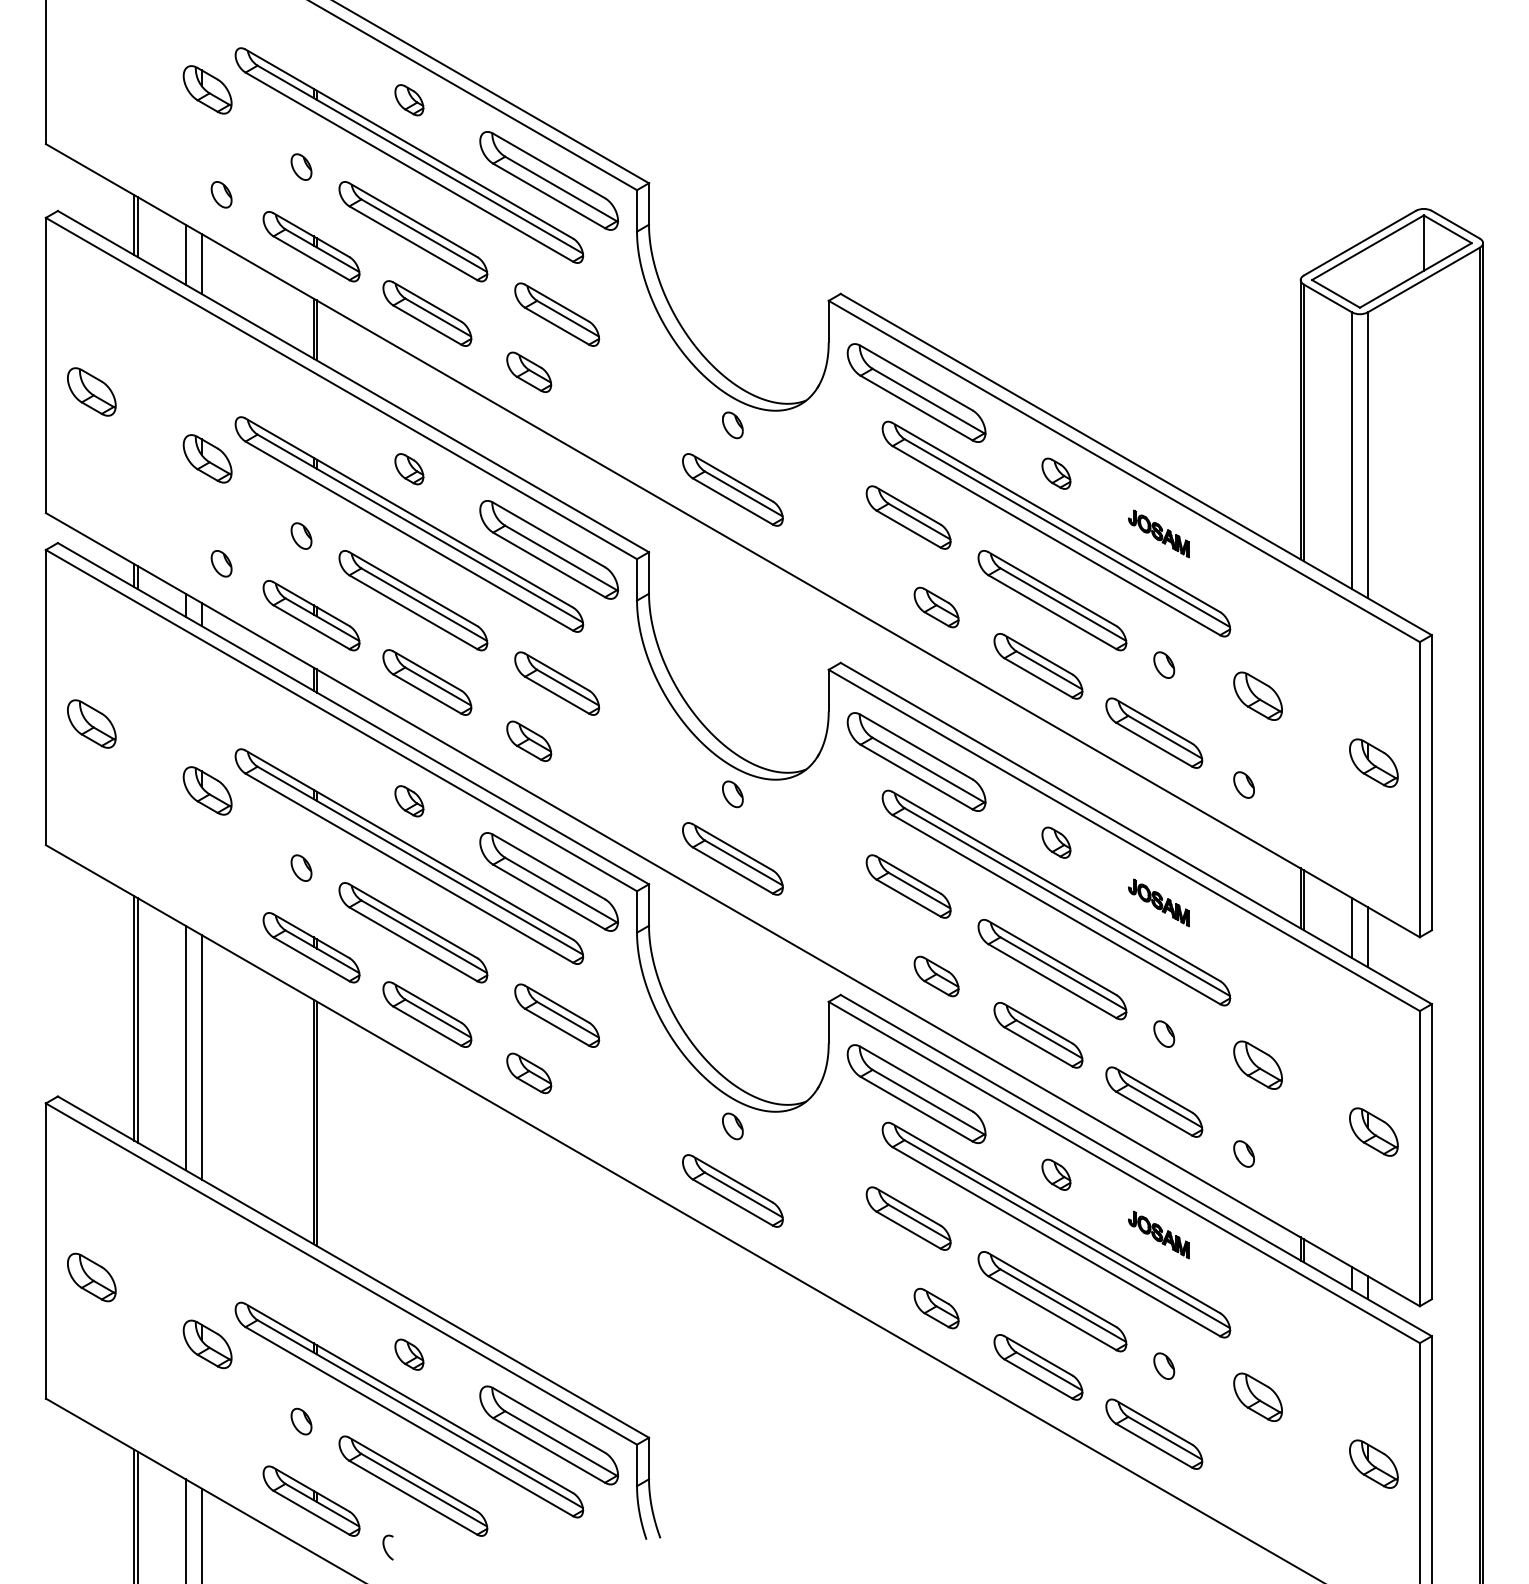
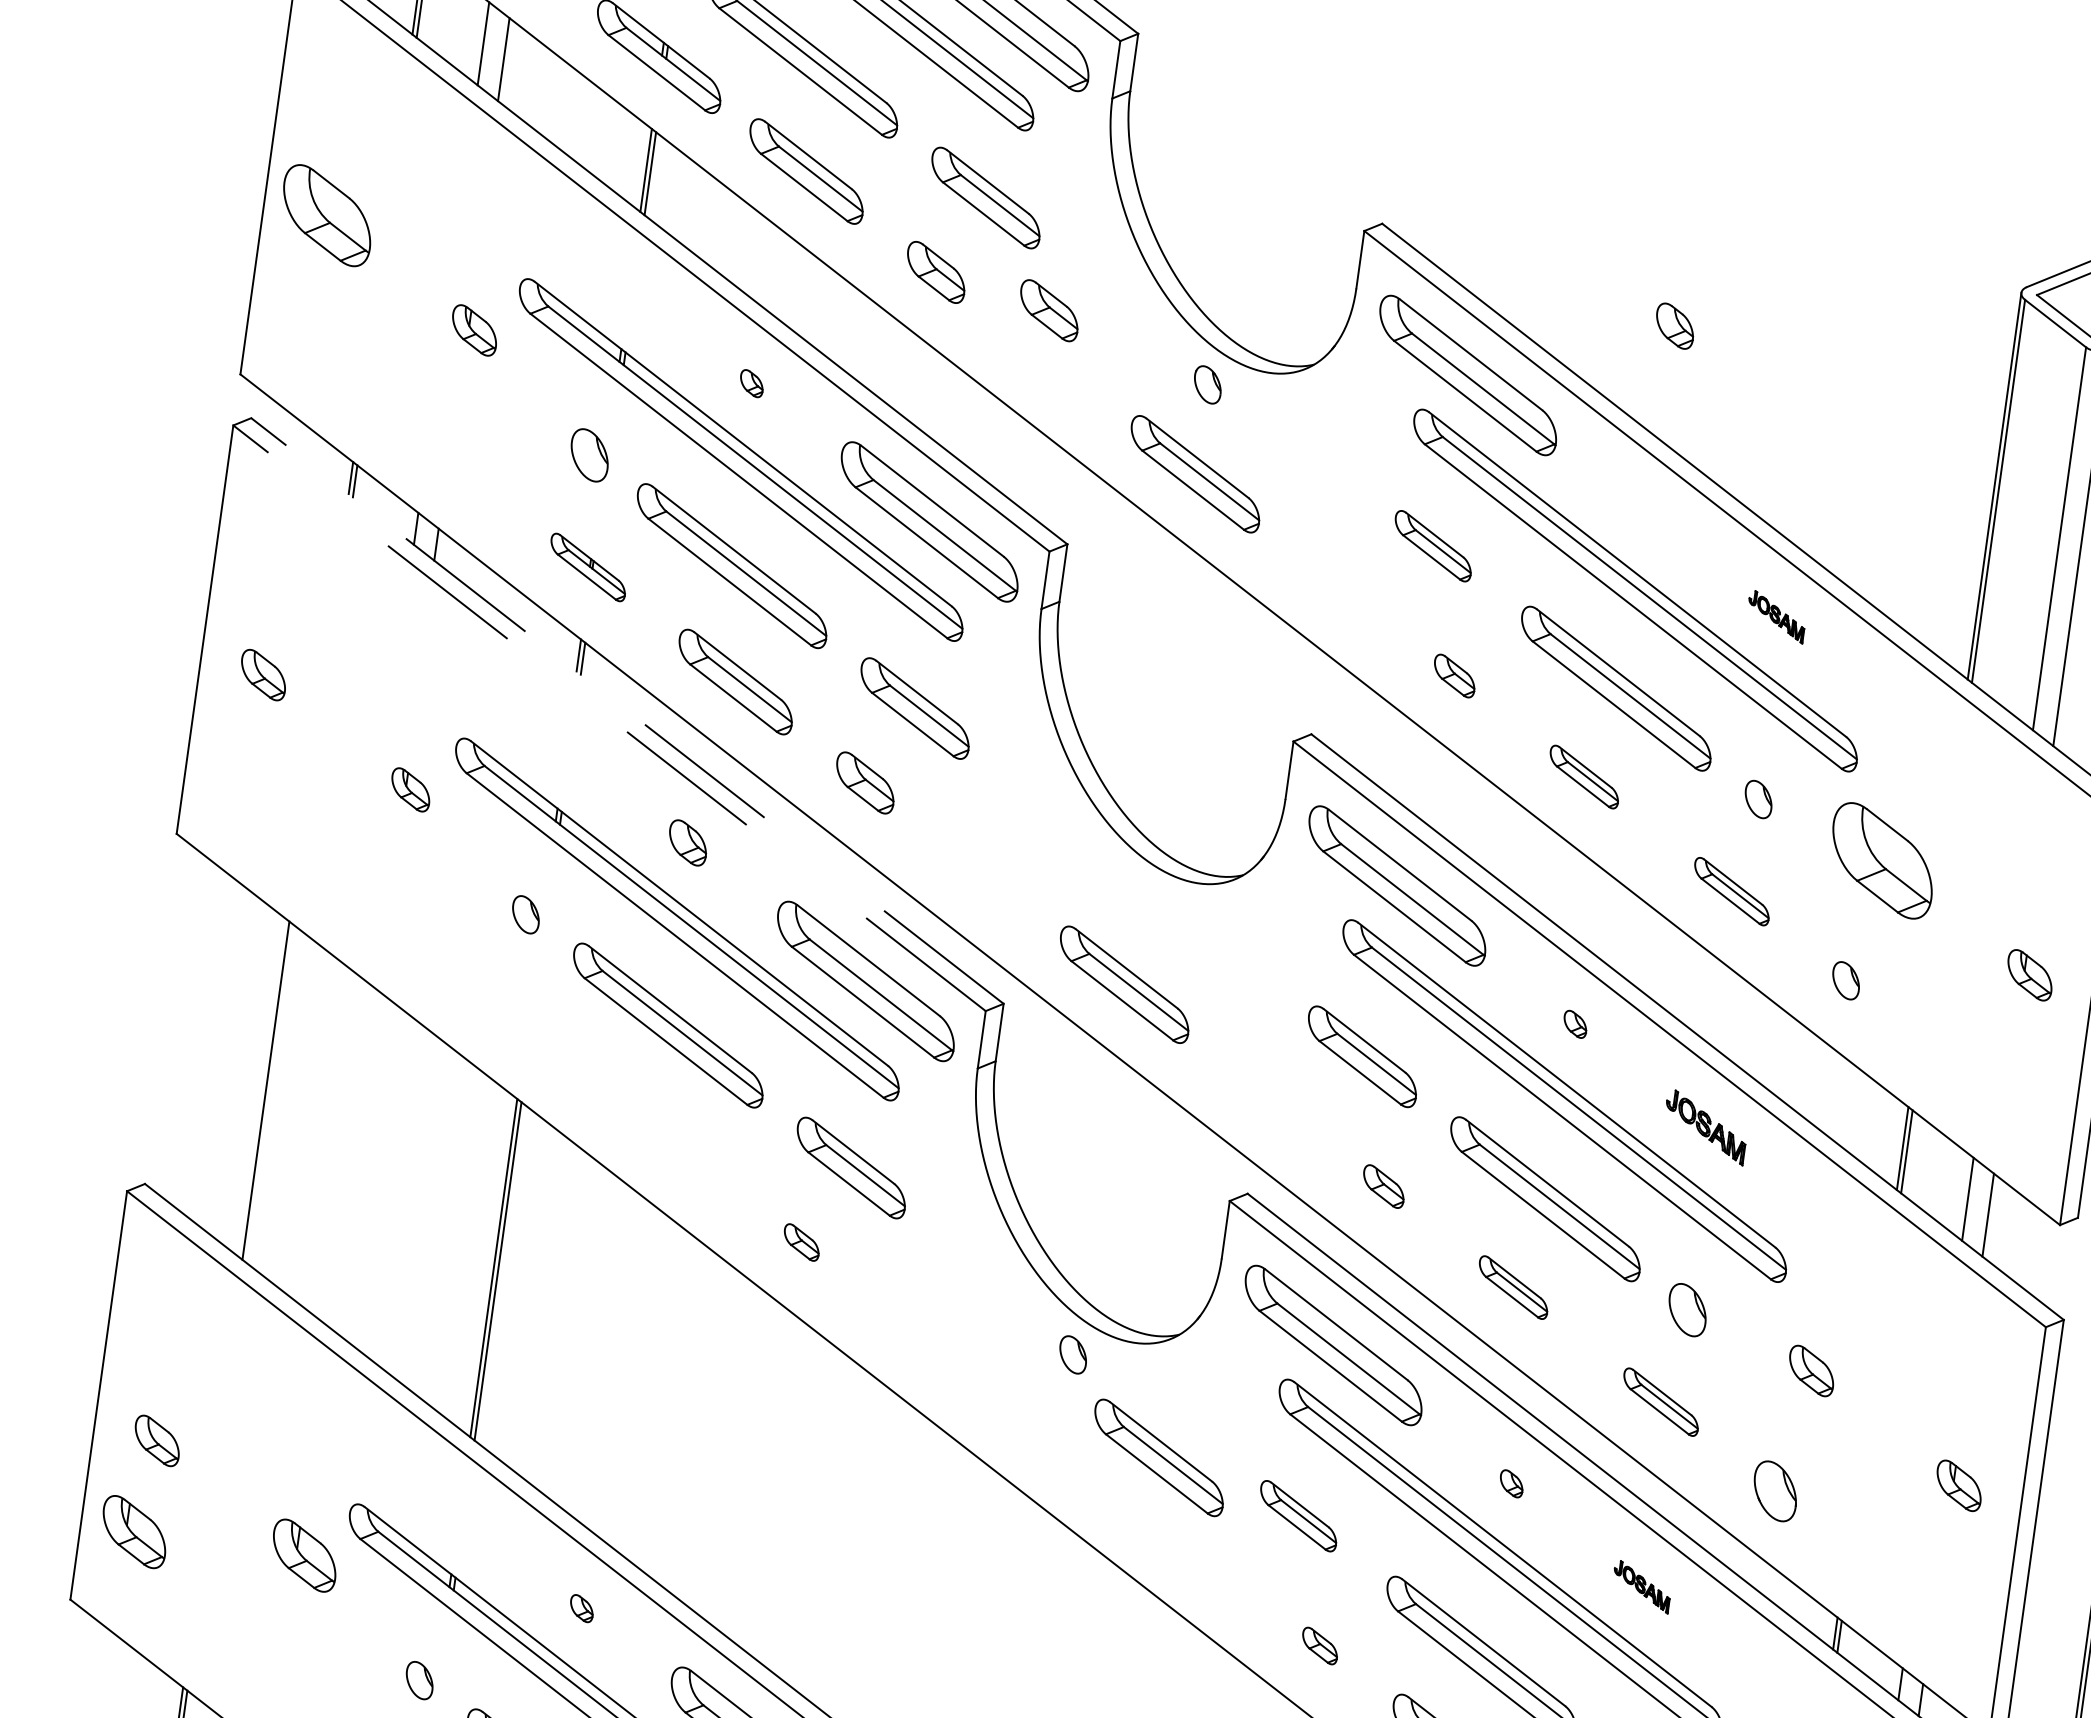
part: (613, 387) -> (1049, 309), added
part: (91, 391) -> (326, 214), size x1.4
part: (207, 458) -> (474, 329), size x0.7
part: (409, 469) -> (751, 383), size x0.6
part: (1056, 473) -> (1675, 325), moved
part: (908, 517) -> (1433, 546), size x0.7
part: (1158, 533) -> (1775, 616), size x0.7
part: (301, 535) -> (589, 454), size x1.4
part: (221, 563) -> (473, 477), removed
part: (936, 607) -> (1454, 676), size x0.7
part: (311, 615) -> (588, 567), size x0.6
part: (1038, 666) -> (1584, 777), size x0.6
part: (1257, 695) -> (1881, 859), size x1.6
line: (353, 713) -> (627, 710), solid -> dashed
line: (341, 720) -> (609, 718), solid -> dashed
part: (91, 723) -> (263, 674), size x0.7
part: (1154, 732) -> (1732, 890), size x0.6
part: (1373, 762) -> (2029, 974), size x0.7
part: (207, 790) -> (410, 789), size x0.6
part: (732, 794) -> (1136, 895), removed
part: (1056, 842) -> (1575, 1024), size x0.6
part: (311, 947) -> (524, 1026), removed
part: (936, 976) -> (1383, 1186), size x0.7
part: (427, 1014) -> (672, 1141), removed
line: (137, 1020) -> (269, 1094), removed
part: (1164, 1033) -> (1688, 1309), size x1.4
part: (1038, 1035) -> (1513, 1287), size x0.6
line: (185, 1047) -> (330, 1140), removed
line: (201, 1057) -> (351, 1157), removed
part: (1257, 1064) -> (1810, 1369), size x0.7
part: (529, 1073) -> (801, 1242), size x0.6
part: (1154, 1101) -> (1661, 1401), size x0.6
part: (1373, 1131) -> (1958, 1484), size x0.7
part: (1243, 1153) -> (1774, 1490), size x1.6
part: (1056, 1174) -> (1511, 1483), size x0.6
part: (732, 1190) -> (1158, 1457), moved
part: (908, 1218) -> (1298, 1516), size x0.7
part: (1158, 1234) -> (1641, 1586), size x0.7
part: (91, 1277) -> (156, 1440), size x0.7
part: (936, 1308) -> (1319, 1645), size x0.6
part: (84, 1344) -> (134, 1532), added
part: (409, 1354) -> (581, 1608), size x0.6

